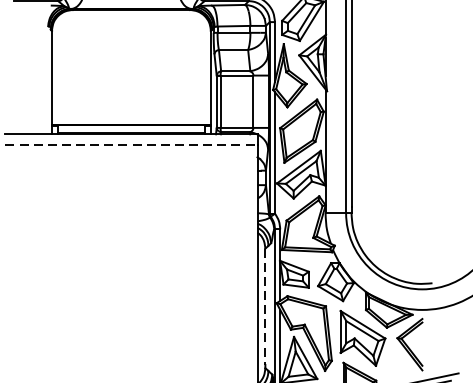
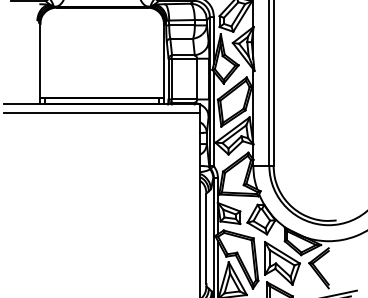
line: (131, 144) -> (102, 112), dashed -> solid
line: (265, 307) -> (206, 239), dashed -> solid

